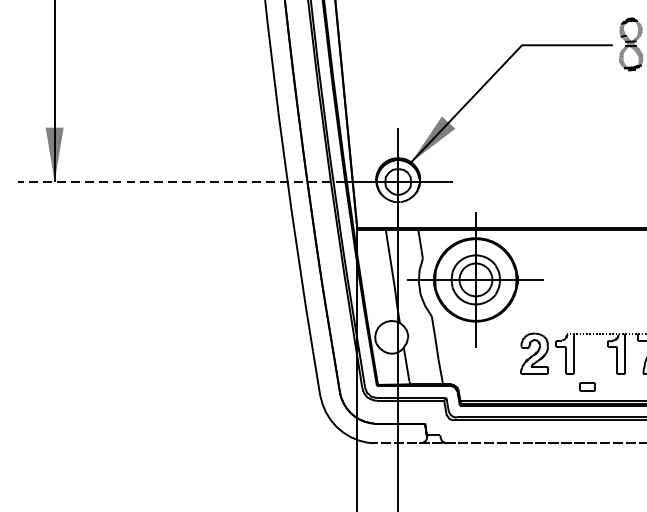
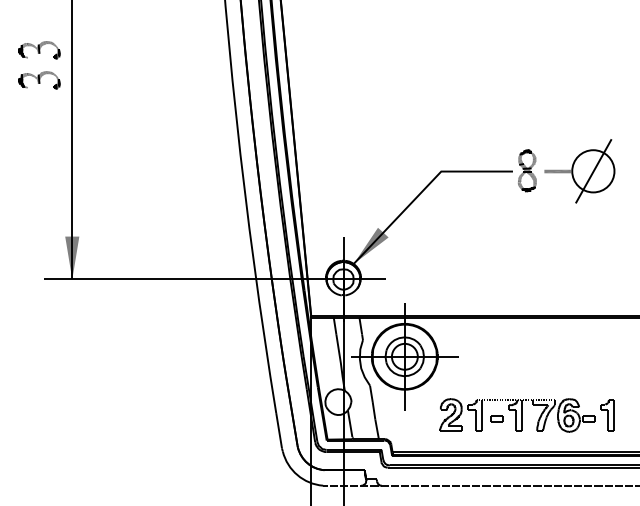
line: (181, 182) -> (172, 279), dashed -> solid
part: (586, 385) -> (496, 418), moved

